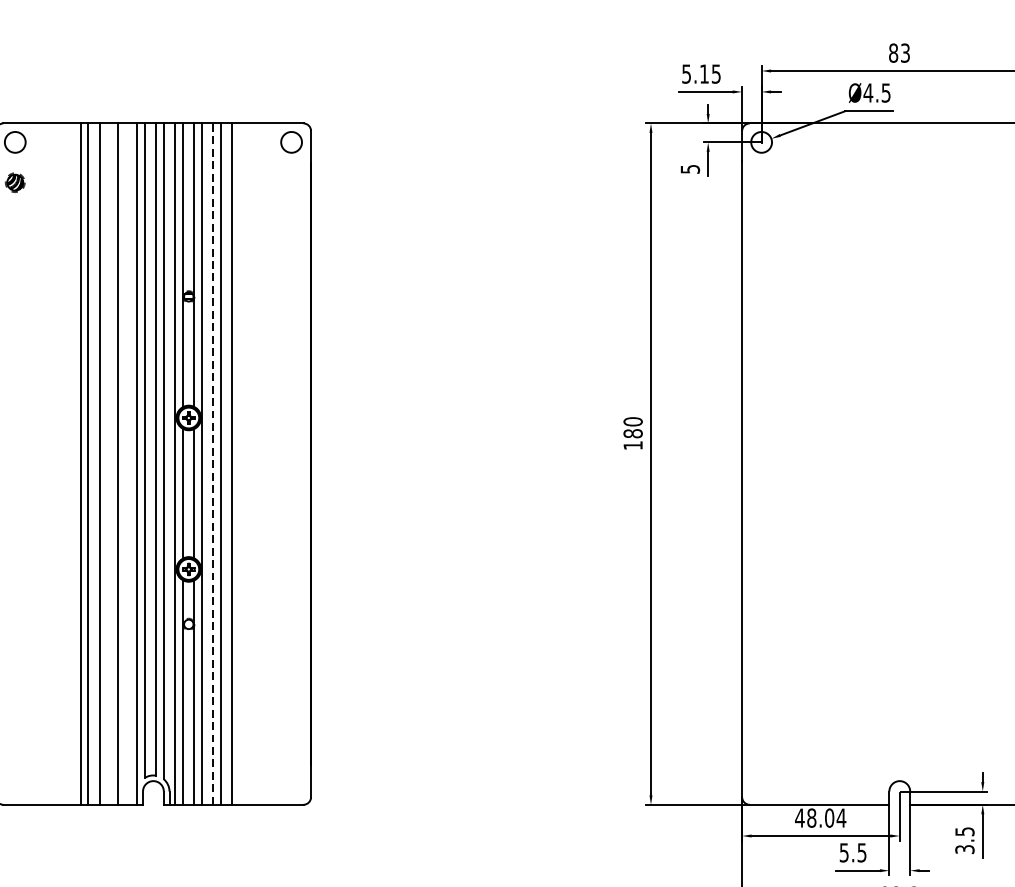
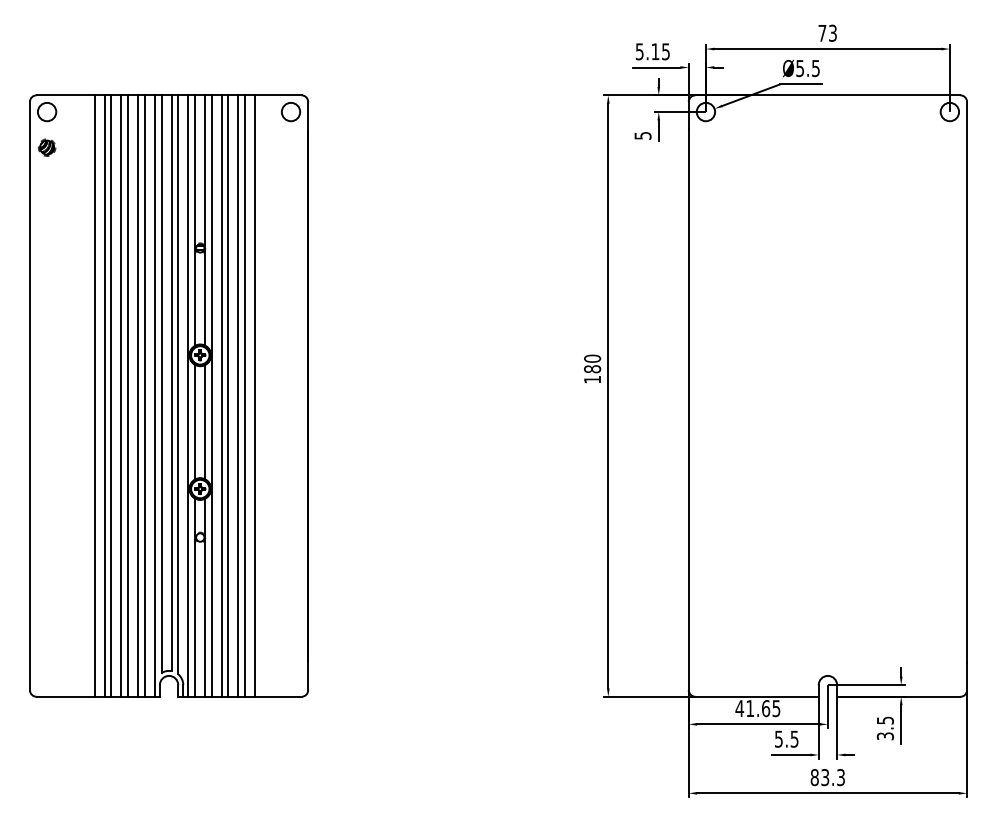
text: (893, 52) -> (822, 32), 83 -> 73
text: (867, 93) -> (799, 68), Ø4.5 -> Ø5.5
line: (68, 463) -> (94, 395), added
line: (107, 463) -> (128, 395), added
line: (125, 463) -> (144, 395), added
line: (240, 463) -> (245, 395), added
line: (251, 463) -> (255, 395), added
line: (212, 464) -> (221, 396), dashed -> solid
text: (826, 818) -> (763, 708), 48.04 -> 41.65

